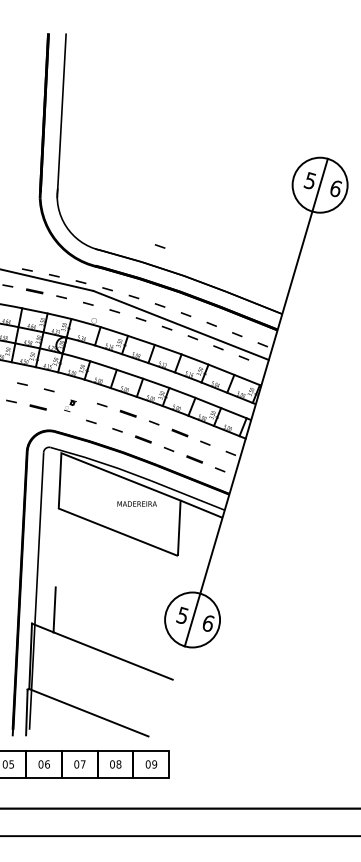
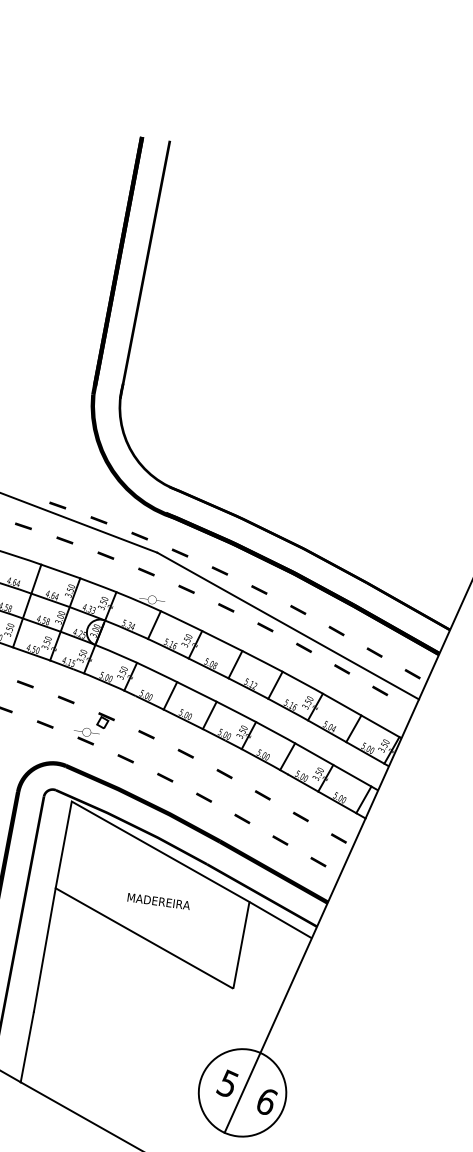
part: (159, 246) -> (271, 496), removed
part: (34, 290) -> (64, 539), size x0.62
part: (70, 405) -> (96, 728), size x1.67
part: (38, 407) -> (45, 724), size x0.62
part: (128, 413) -> (186, 753), size x0.62
part: (179, 432) -> (262, 794), size x0.62
part: (143, 439) -> (204, 797), size x0.62
part: (194, 459) -> (280, 840), size x0.62
text: (136, 503) -> (157, 900), moved
line: (56, 547) -> (43, 949), added

